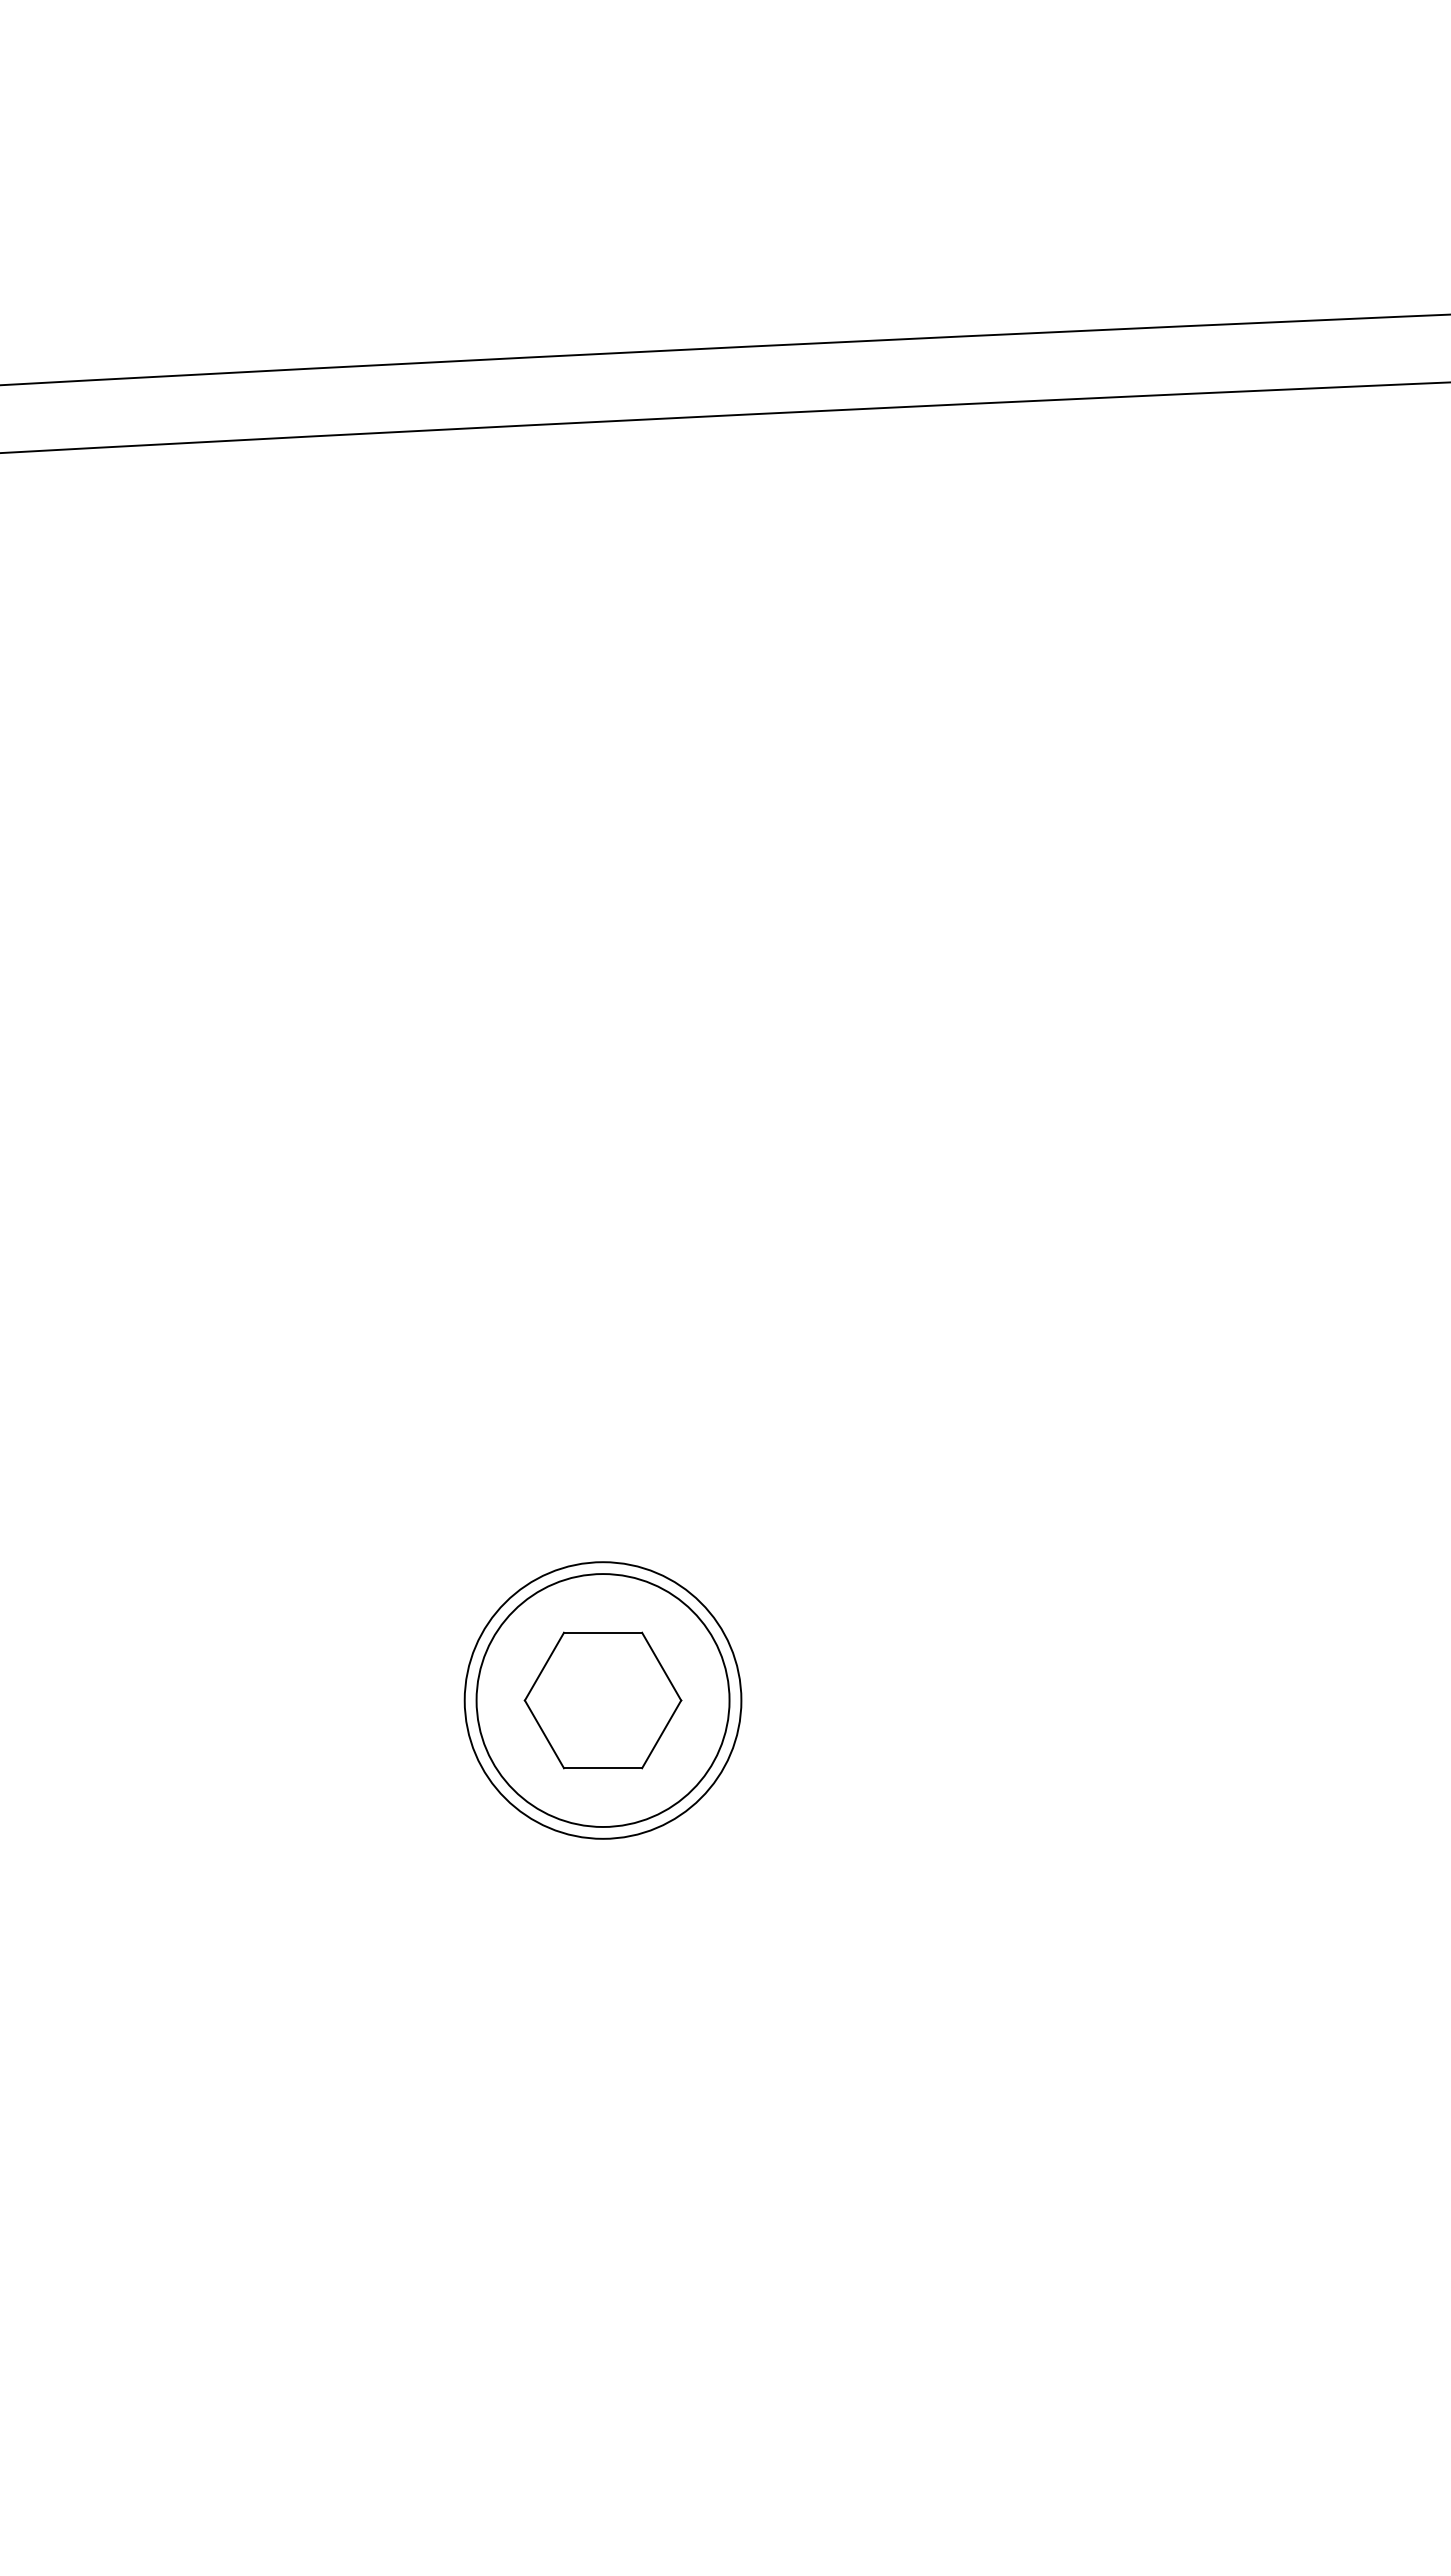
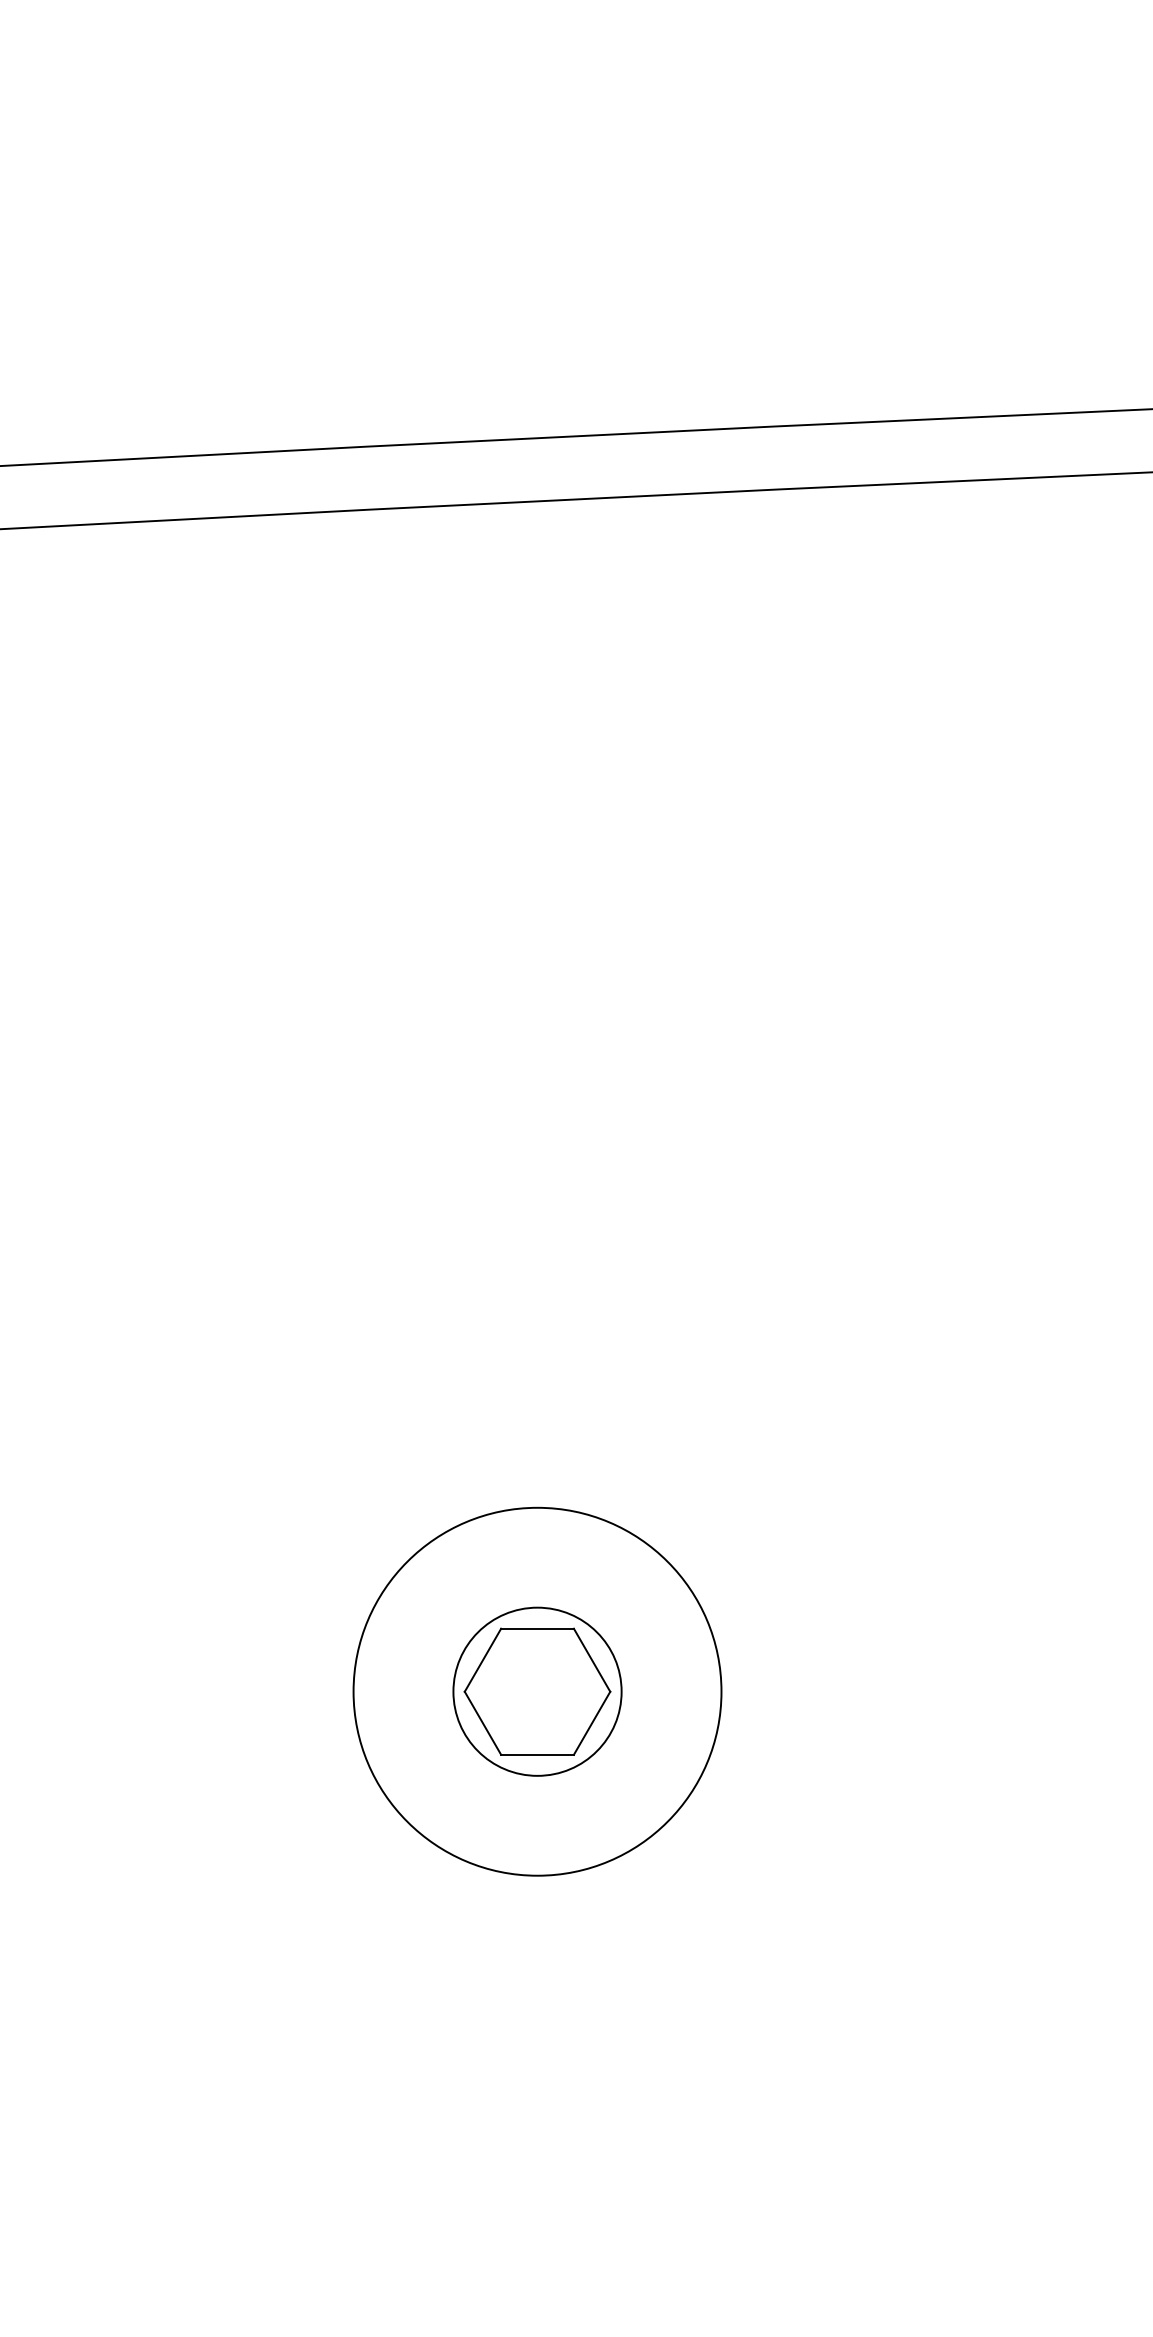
circle: (602, 1700) -> (537, 1691), size x0.71
circle: (602, 1700) -> (537, 1691), size x1.43

